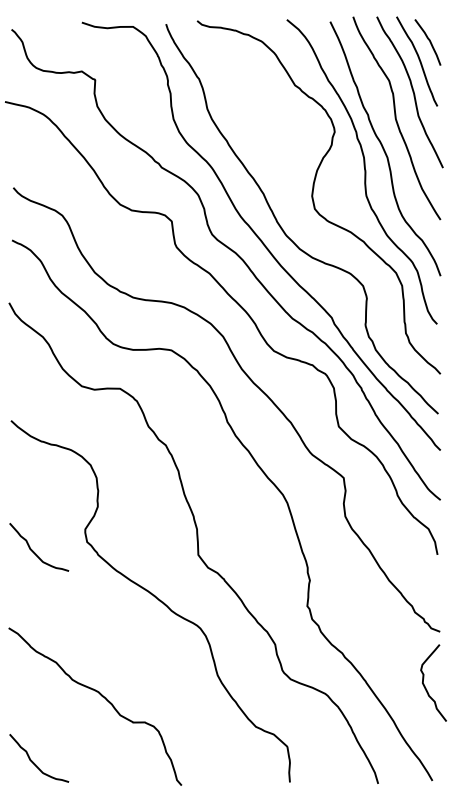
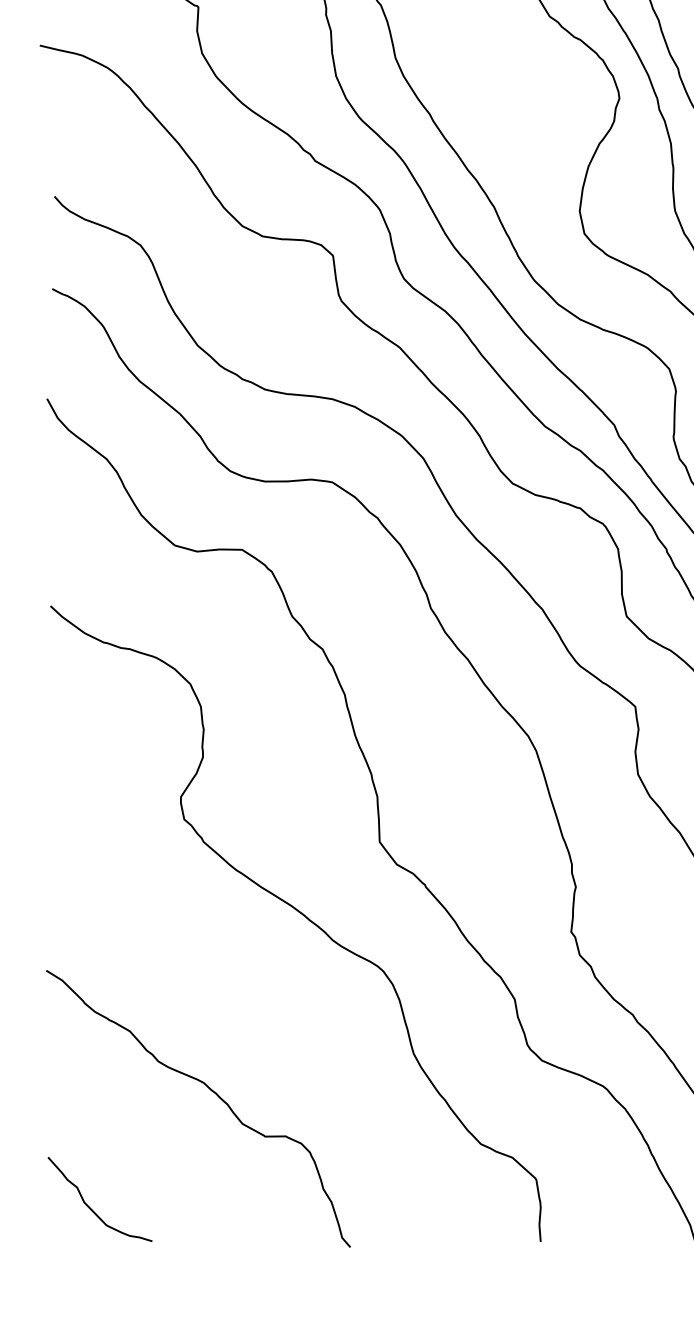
curve: (34, 551) -> (91, 835), removed

